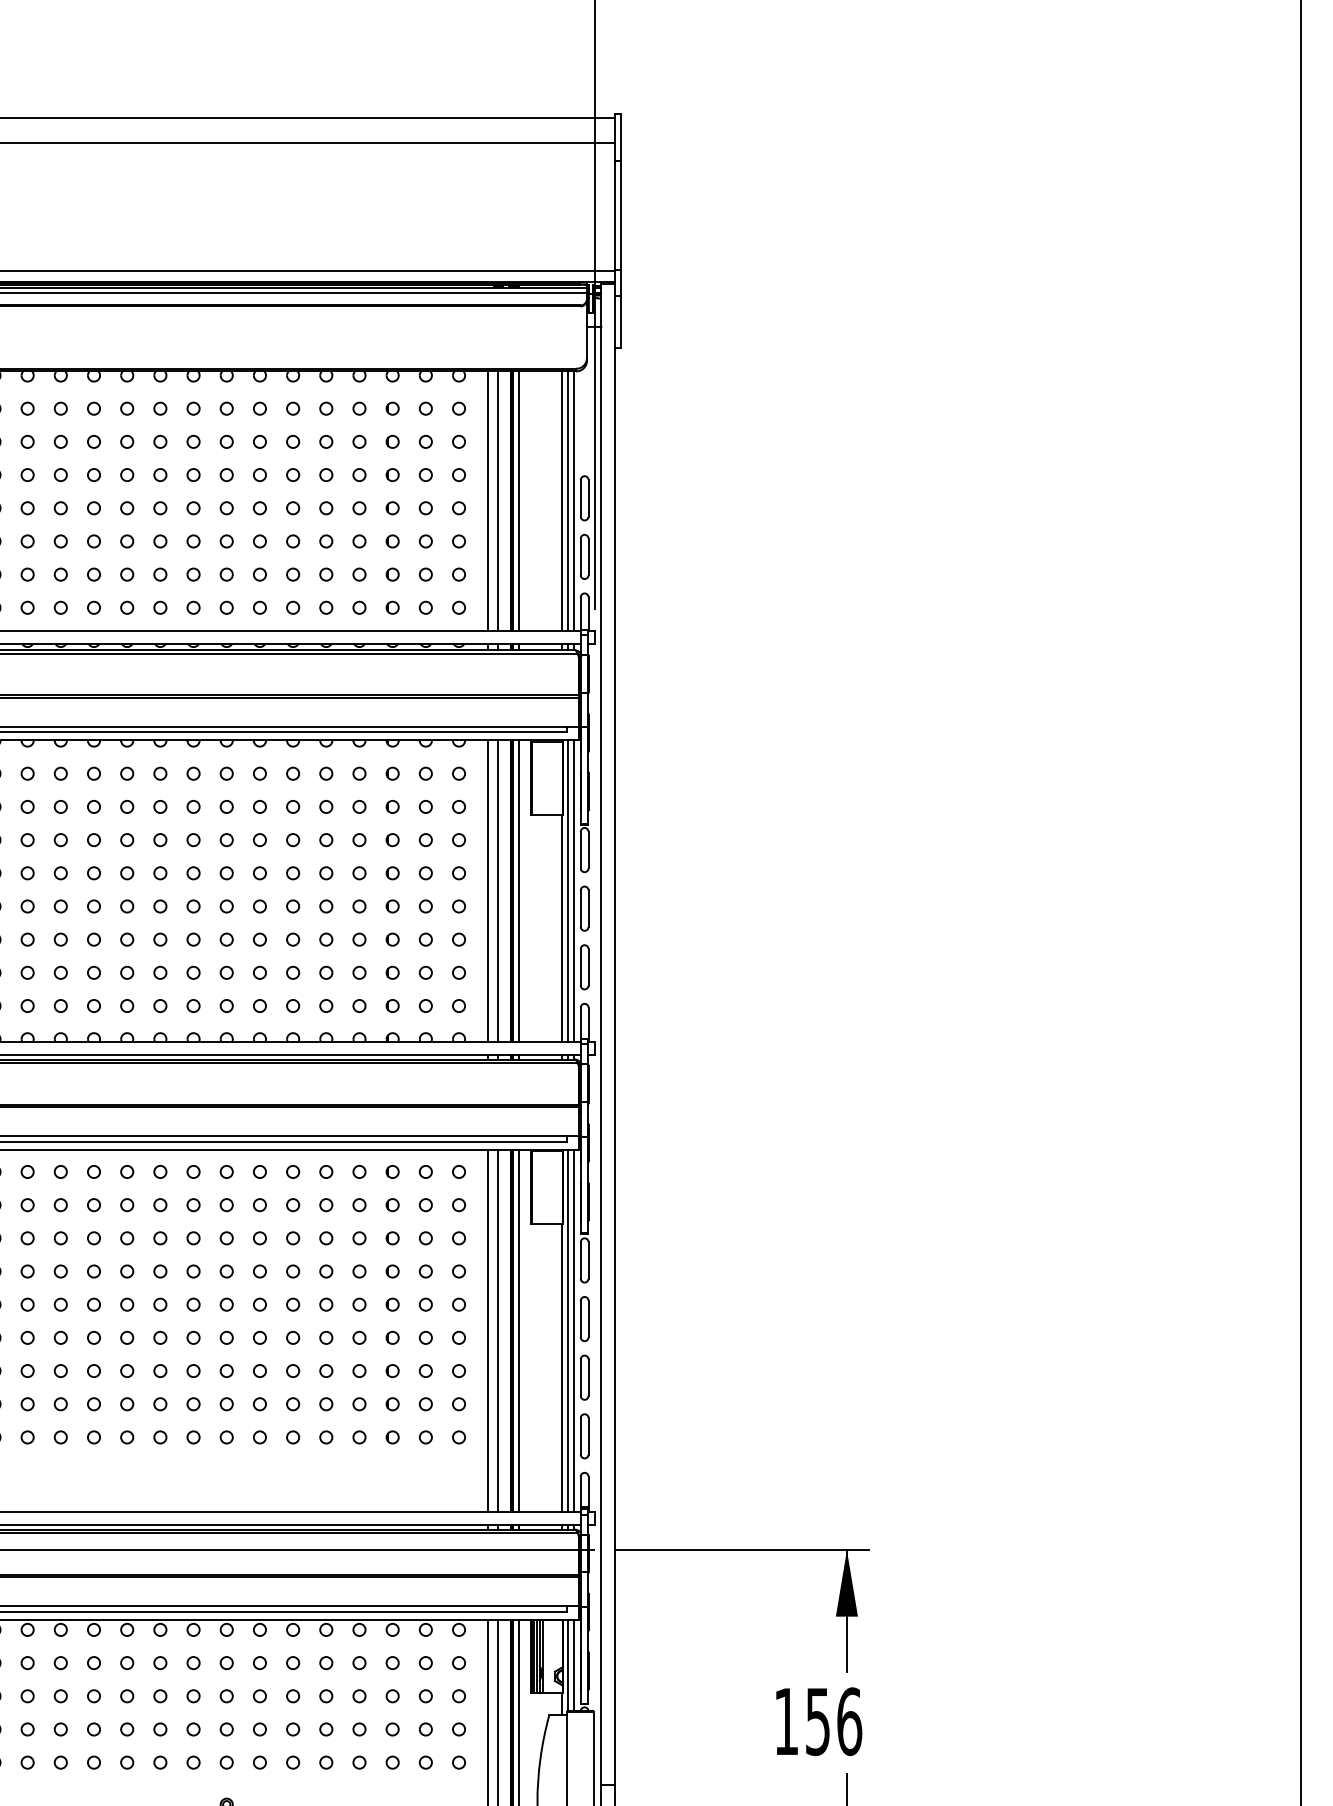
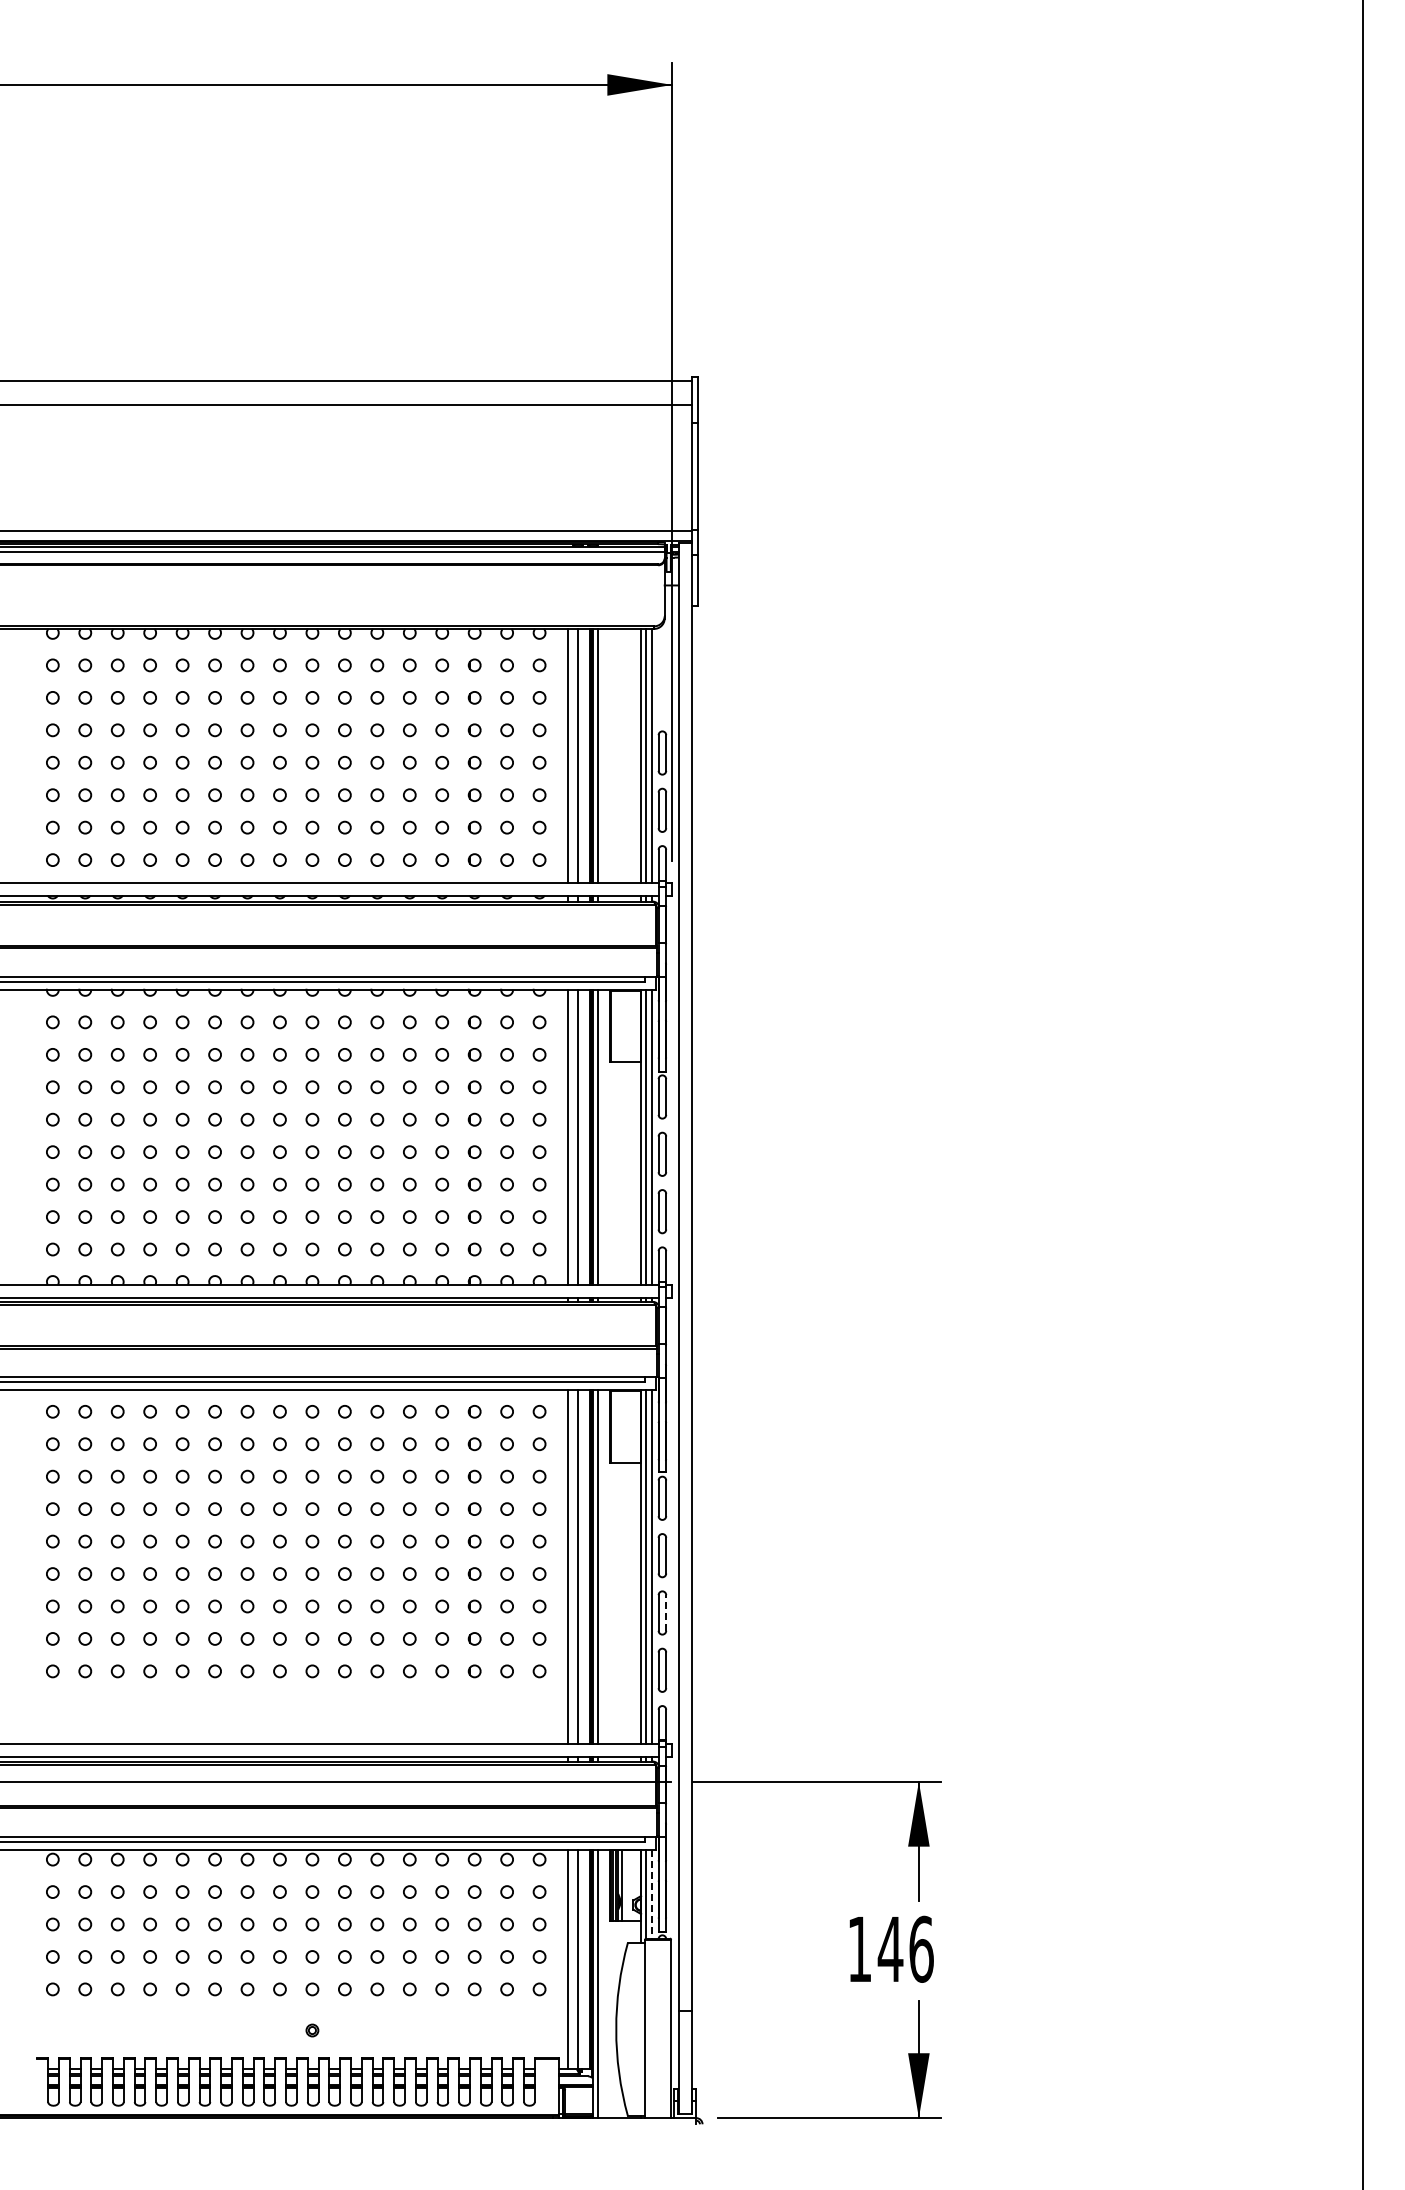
line: (588, 1377) -> (666, 1612), solid -> dashed
line: (574, 1665) -> (652, 1894), solid -> dashed
text: (817, 1721) -> (890, 1949), 156 -> 146

